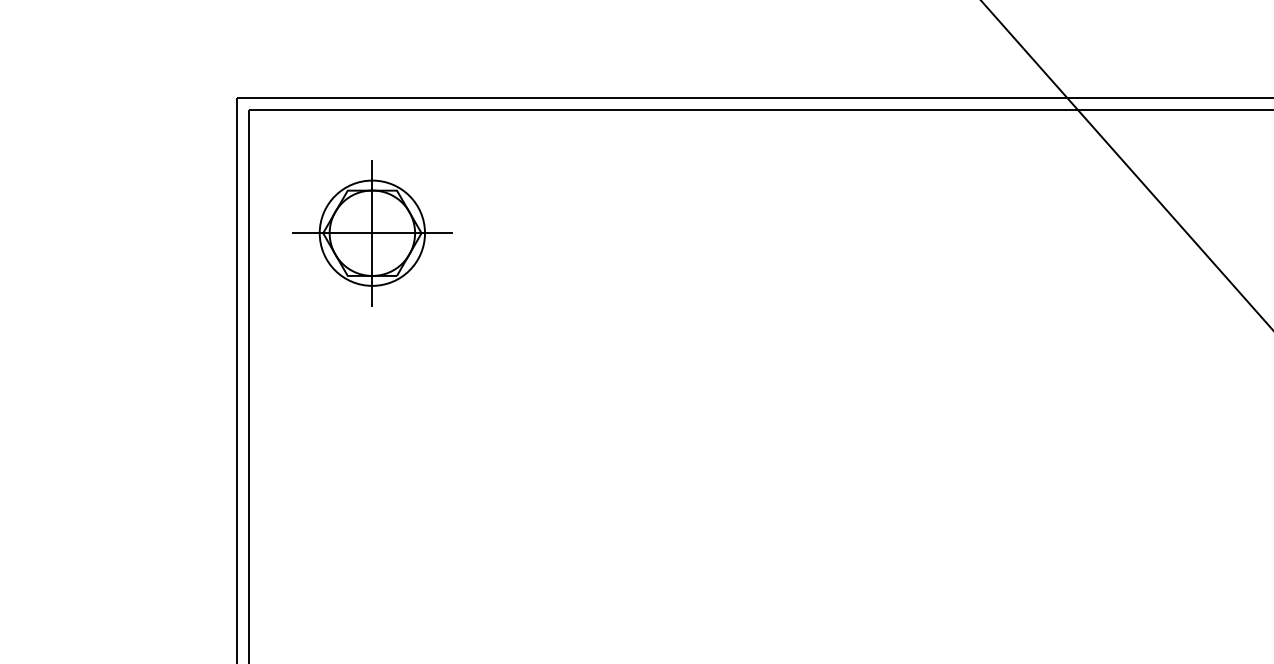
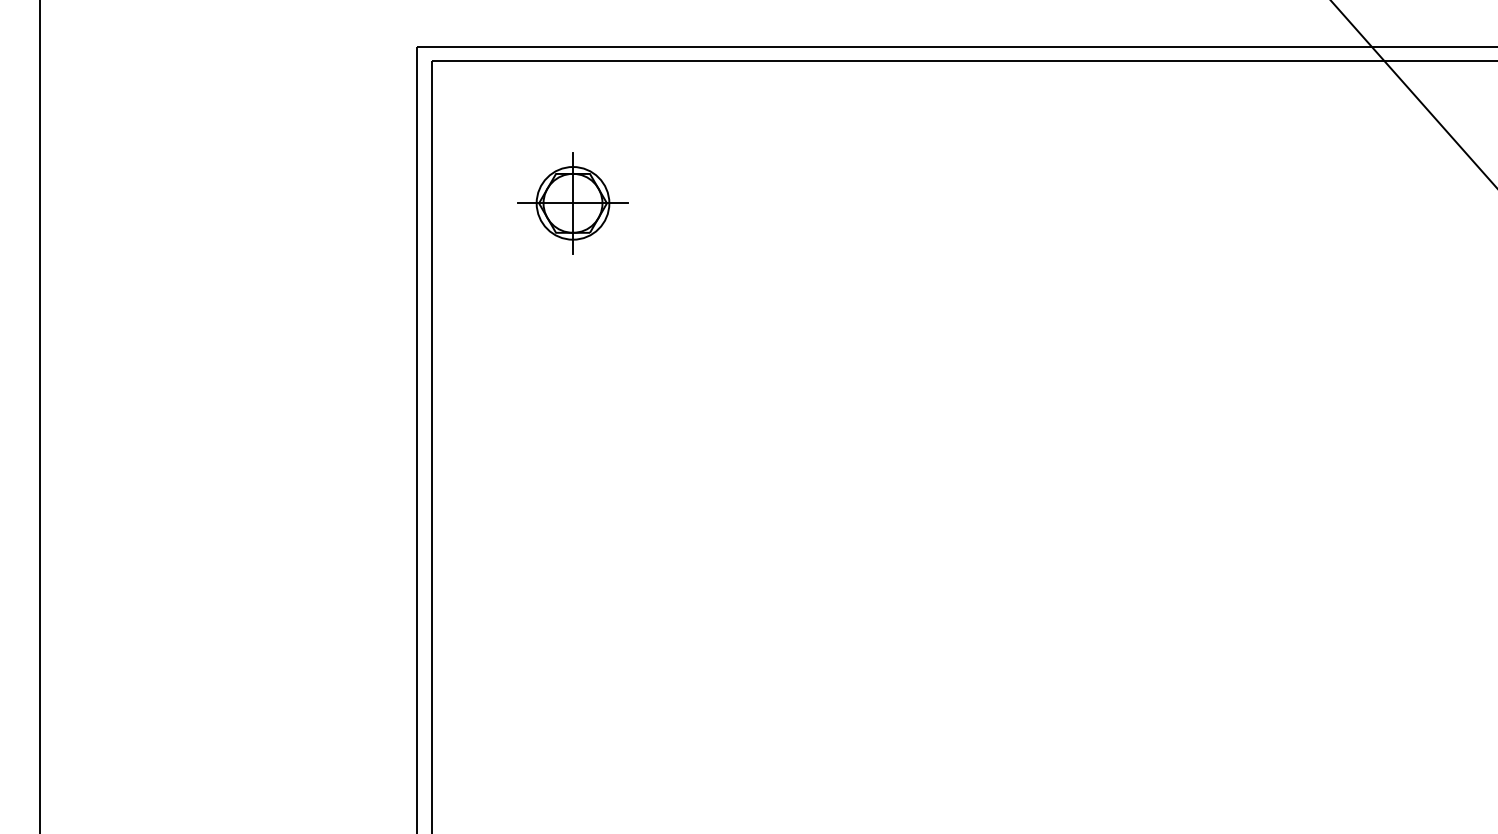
part: (371, 233) -> (572, 203), size x0.6

